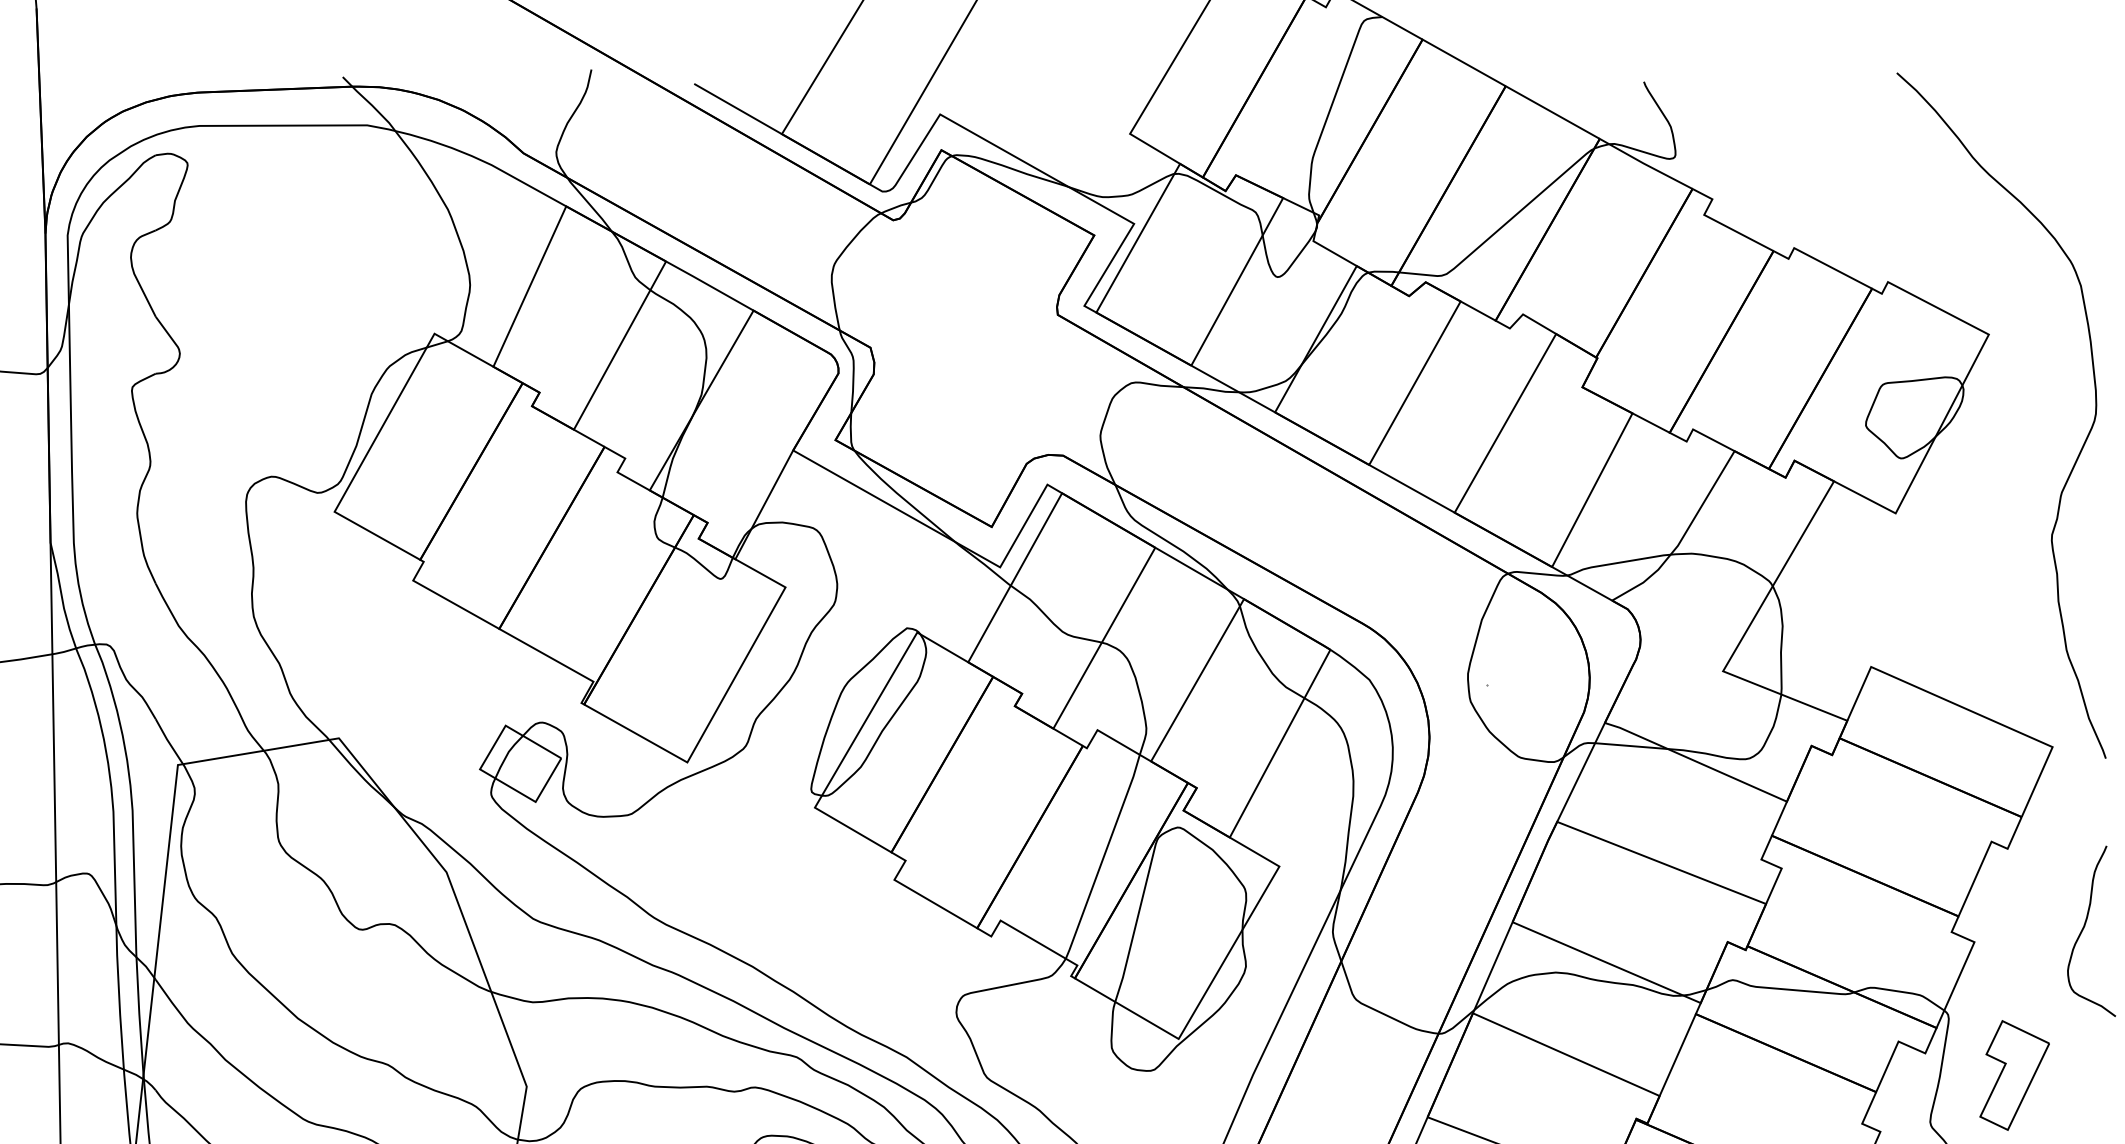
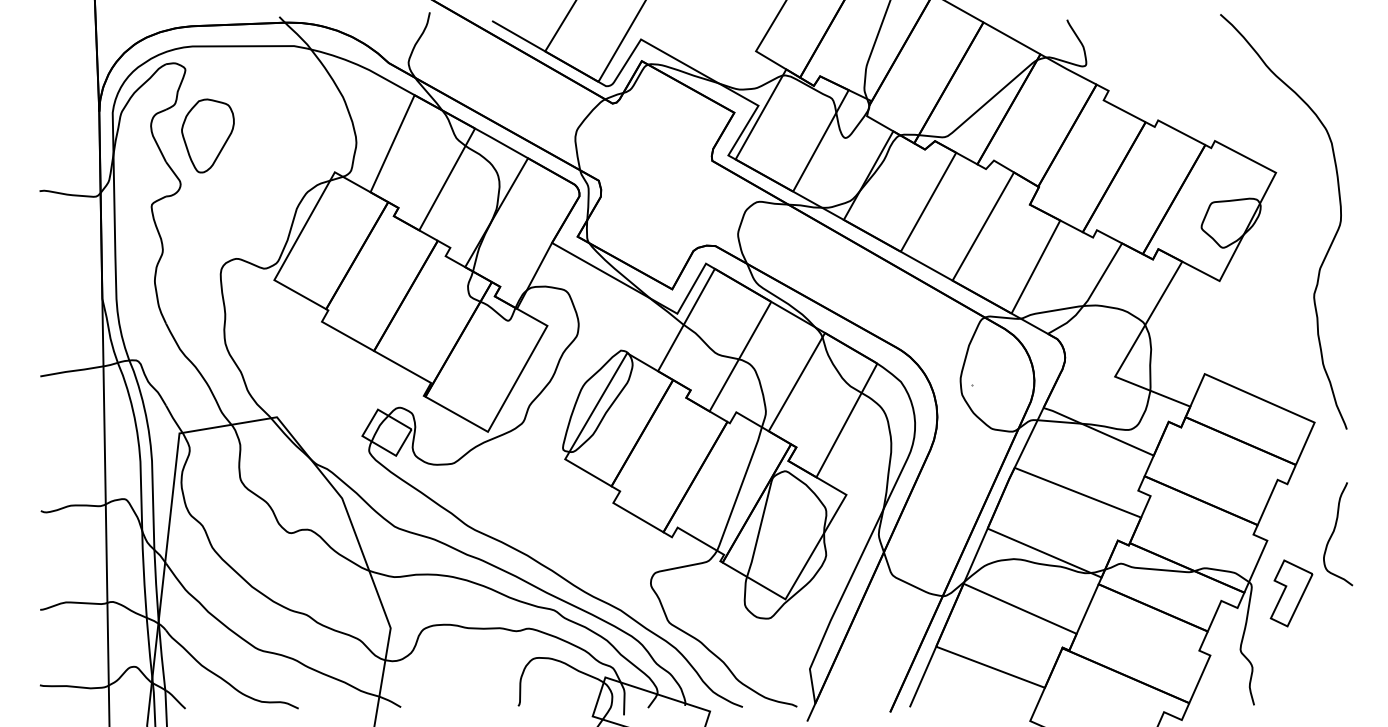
part: (224, 272) -> (207, 135), added
part: (2014, 1075) -> (1291, 593), moved

